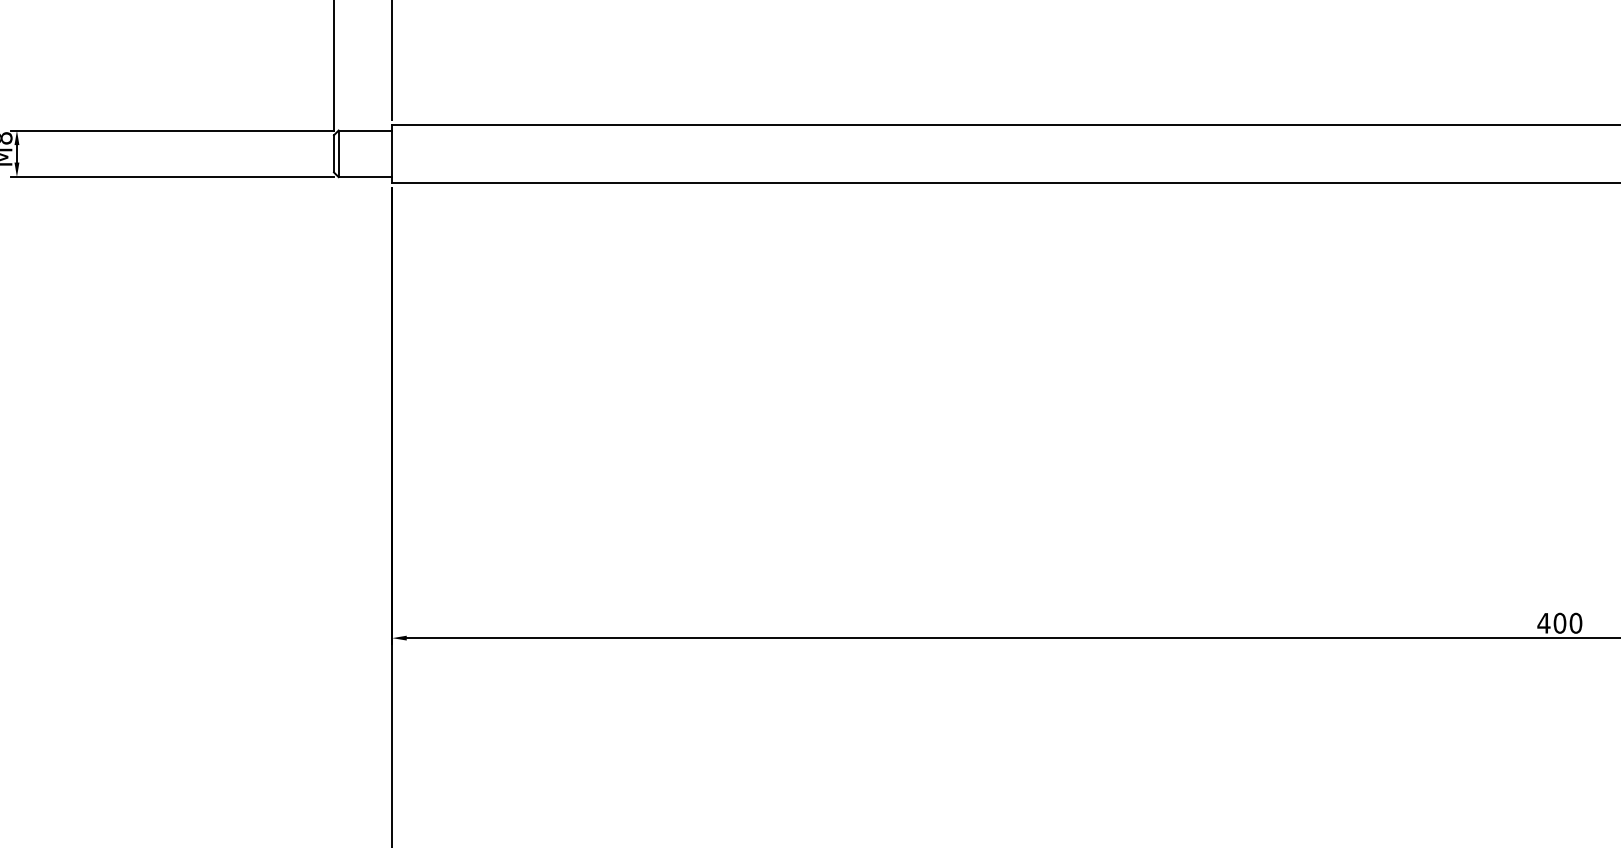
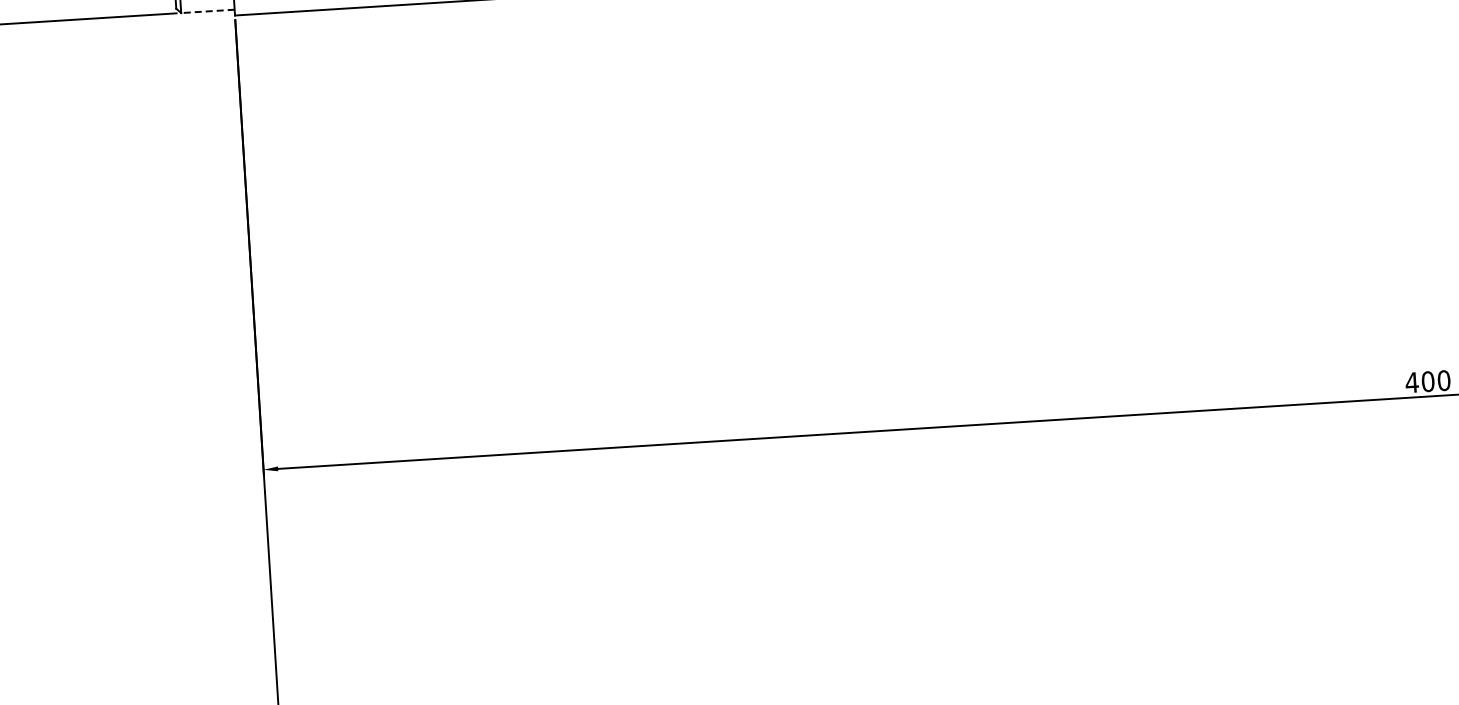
line: (365, 177) -> (208, 11), solid -> dashed

